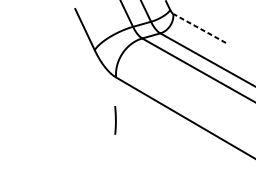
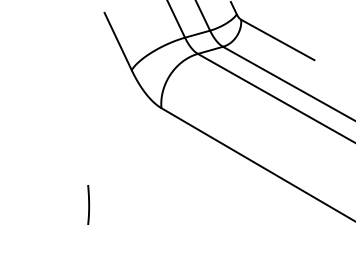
line: (199, 28) -> (277, 39), dashed -> solid
line: (115, 120) -> (88, 204), moved

